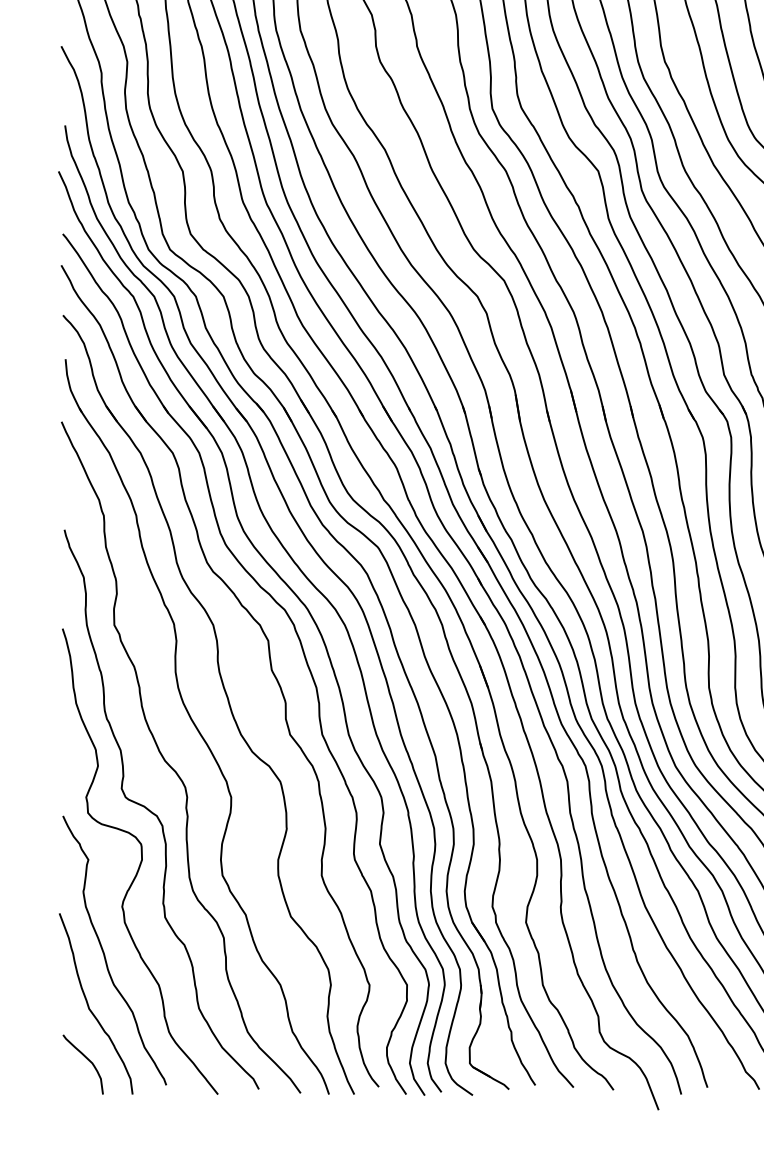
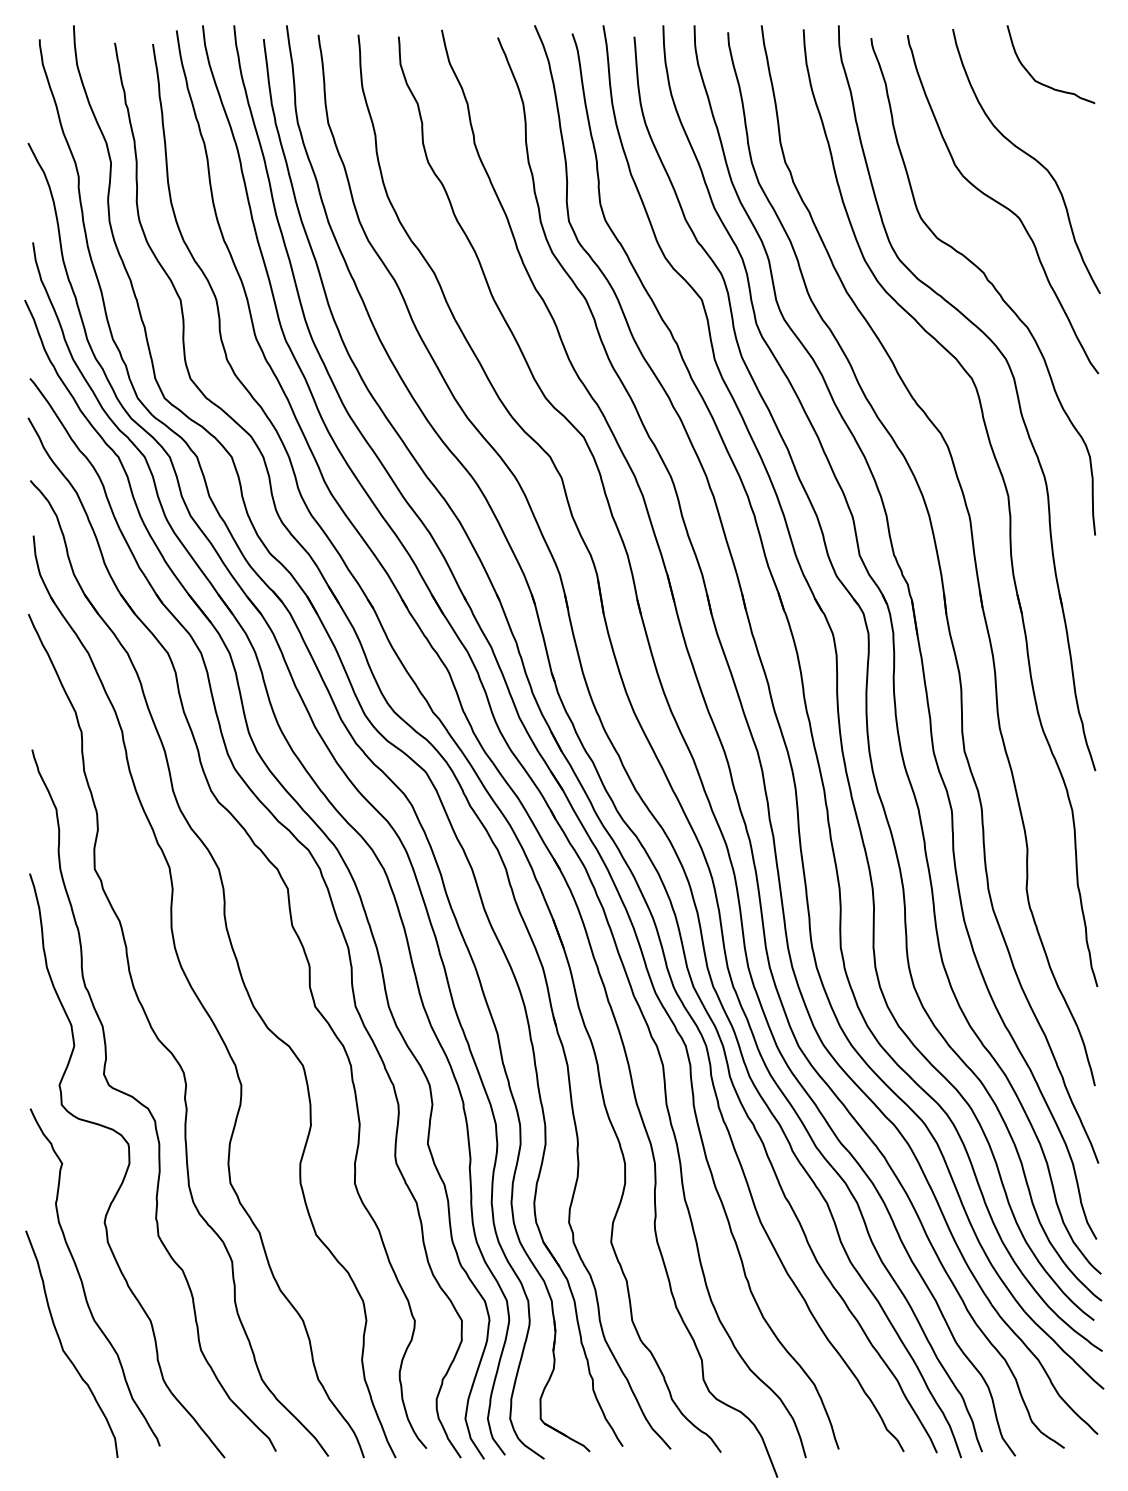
curve: (87, 1059) -> (61, 1414), removed

